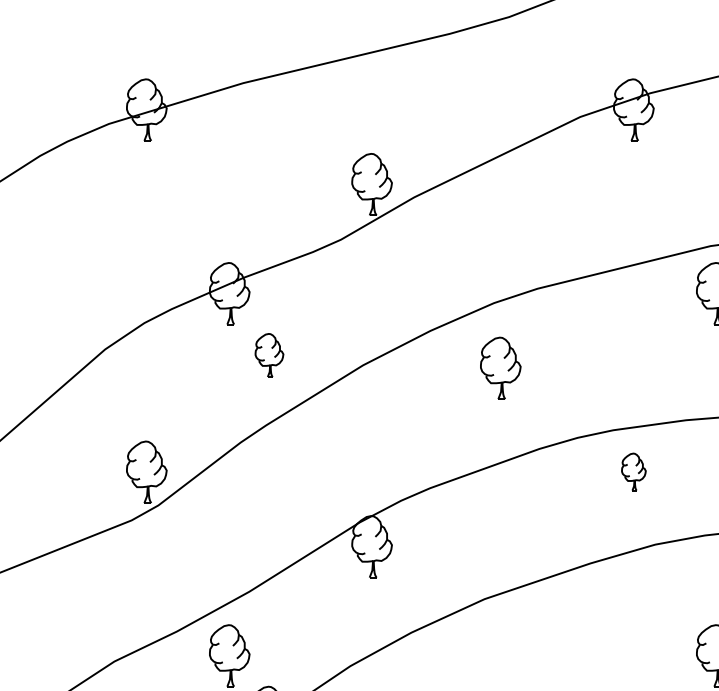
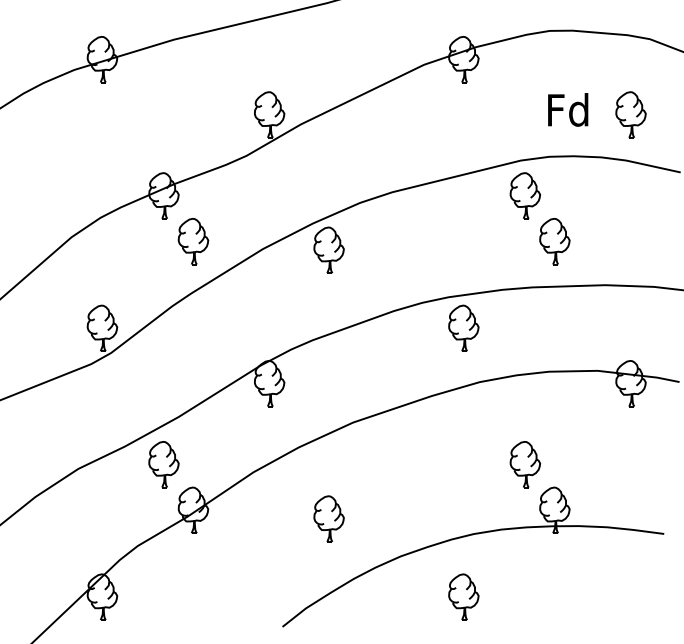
part: (269, 355) -> (193, 241), size x1.43
part: (499, 367) -> (328, 249), moved
part: (633, 471) -> (463, 327), size x1.67

